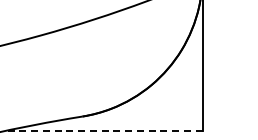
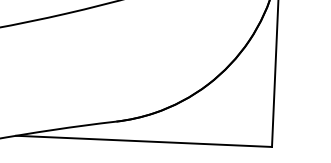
line: (103, 130) -> (142, 140), dashed -> solid

